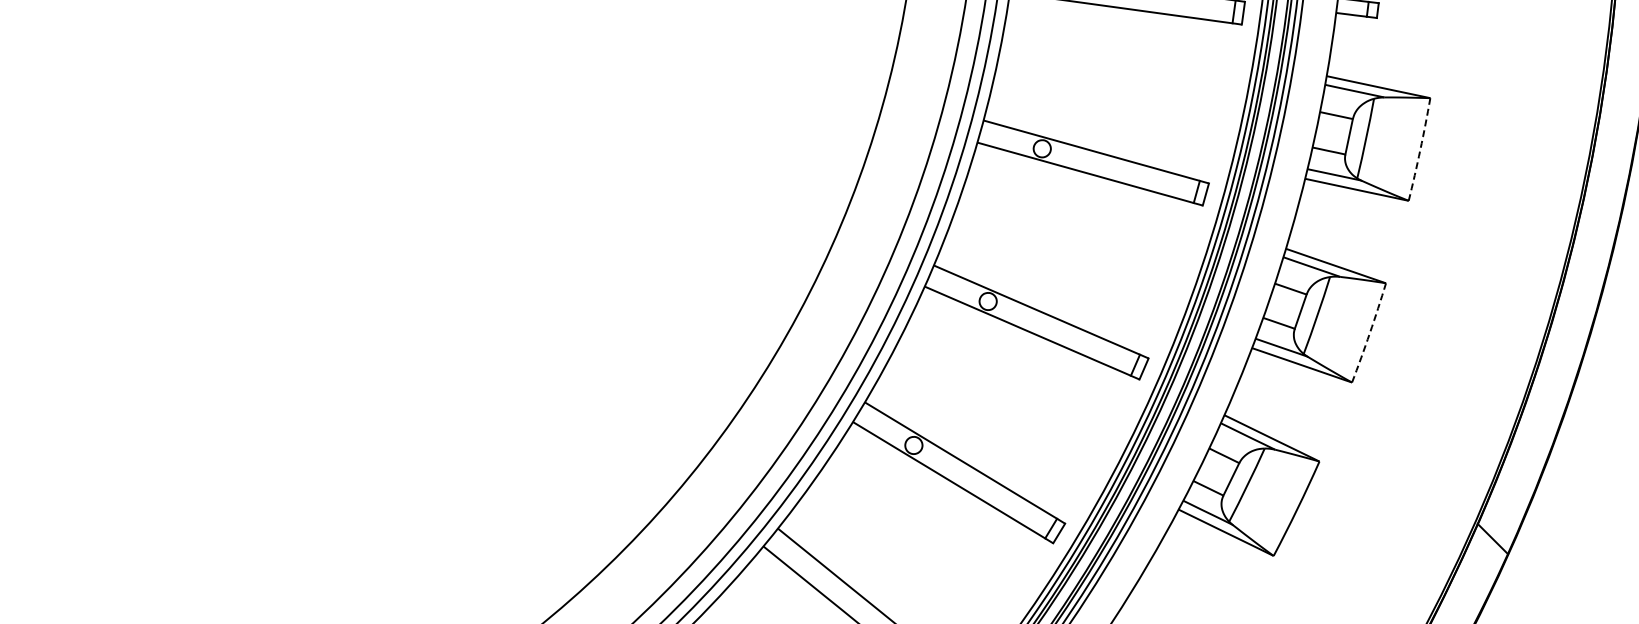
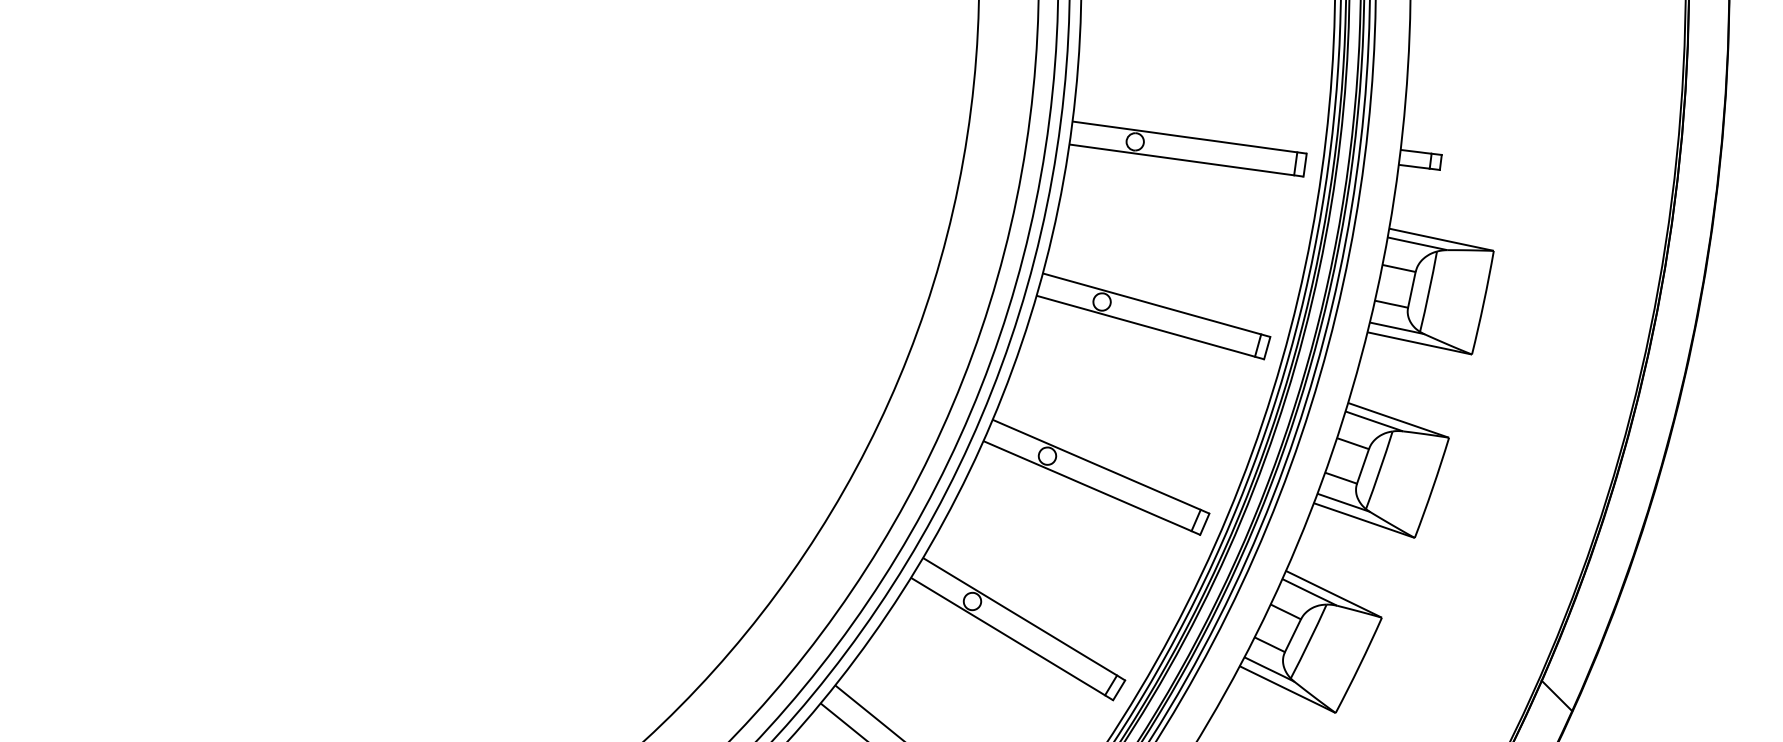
arc: (1420, 149) -> (1483, 302), dashed -> solid
arc: (1369, 333) -> (1432, 488), dashed -> solid

